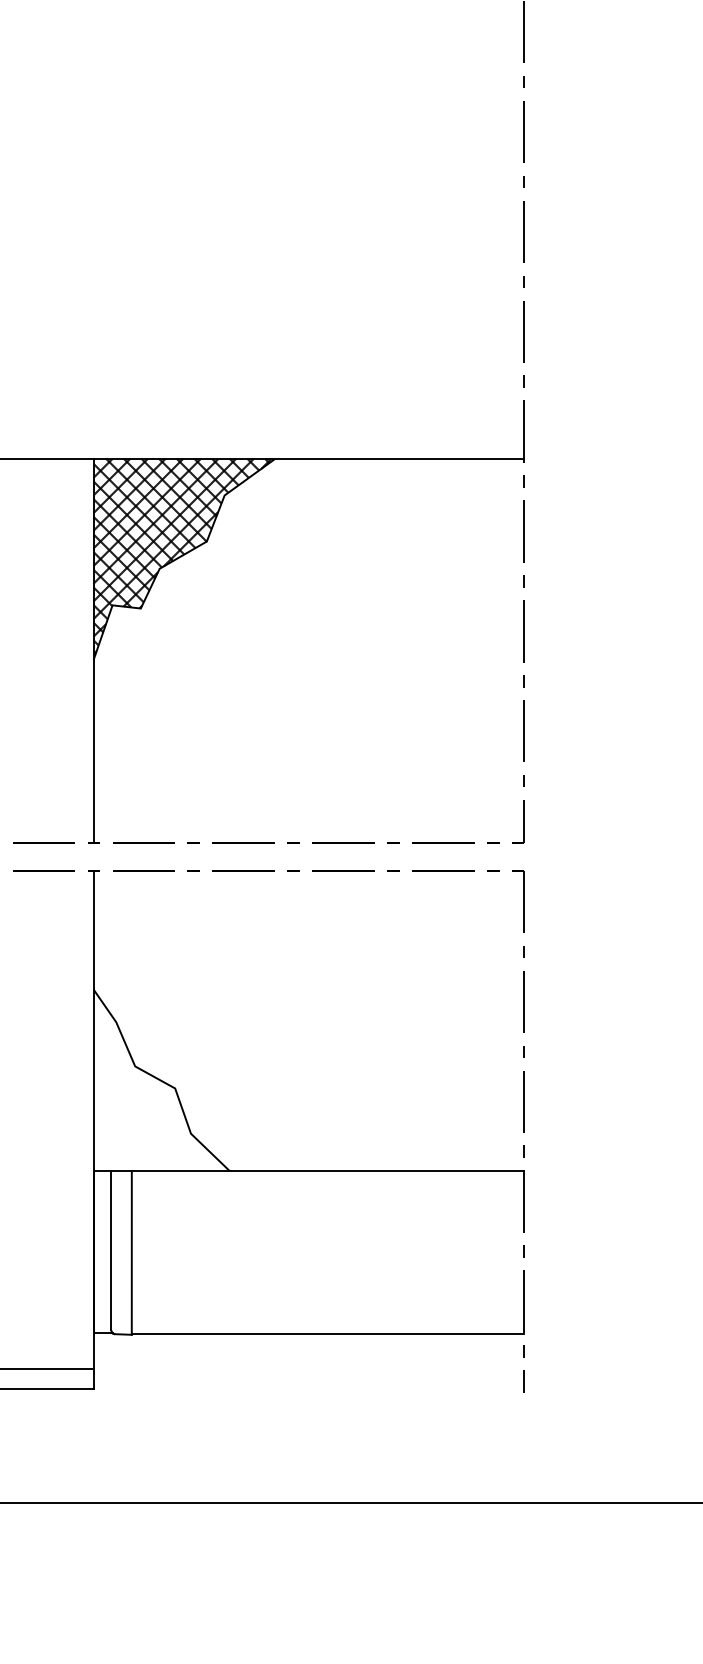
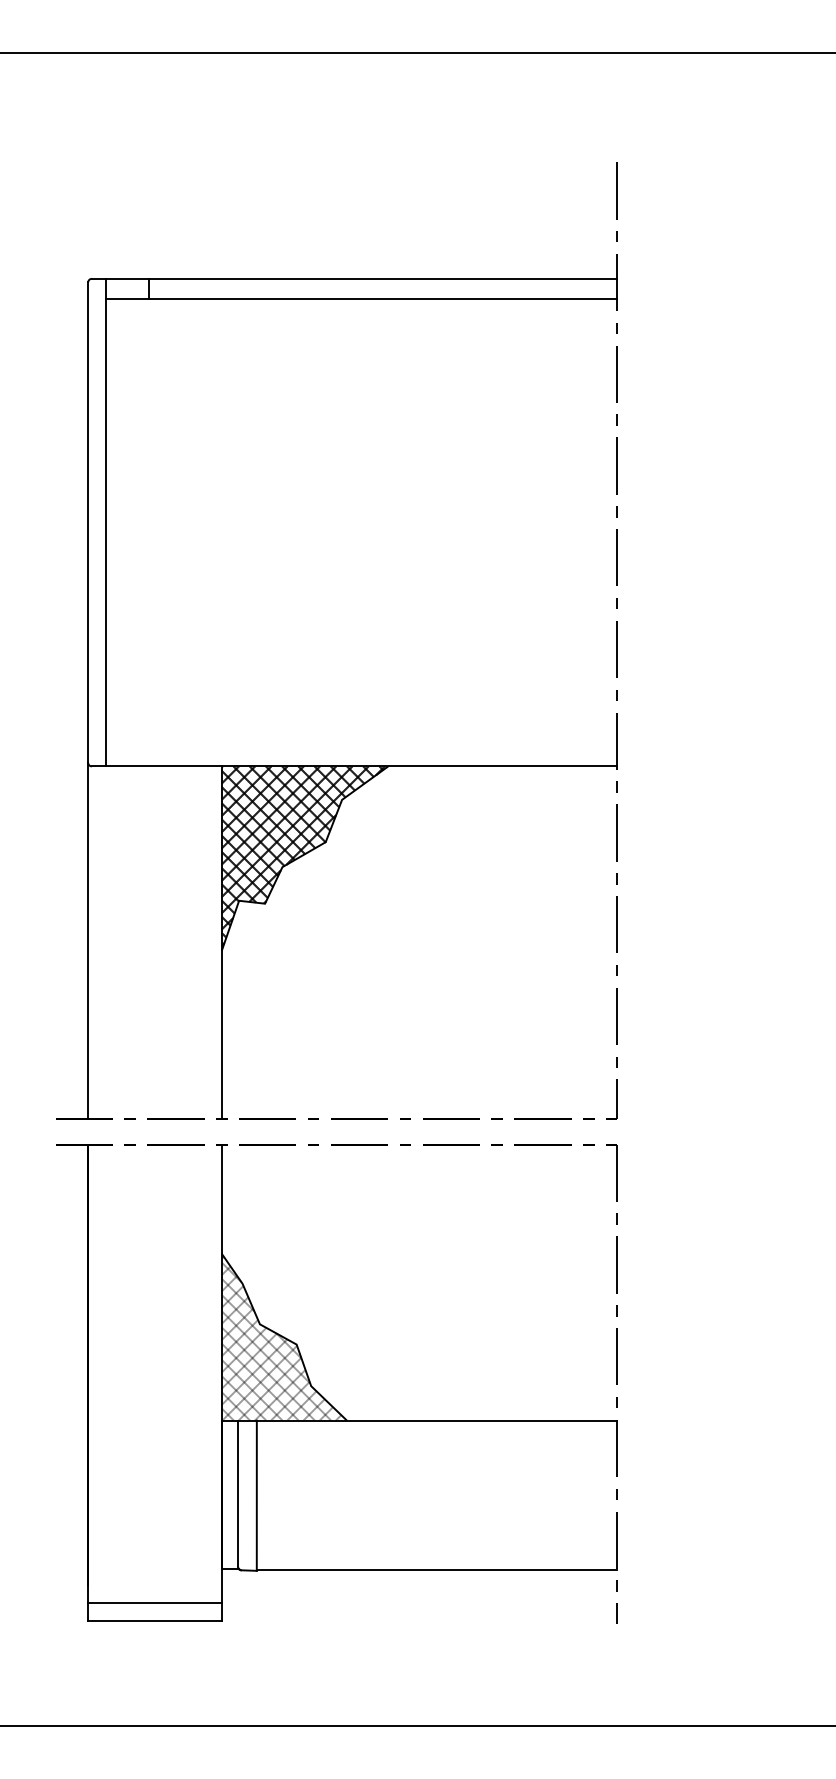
hatch: (158, 1081) -> (281, 1338), added

